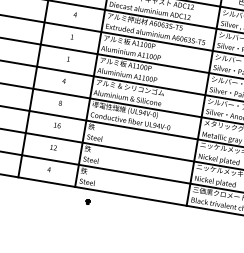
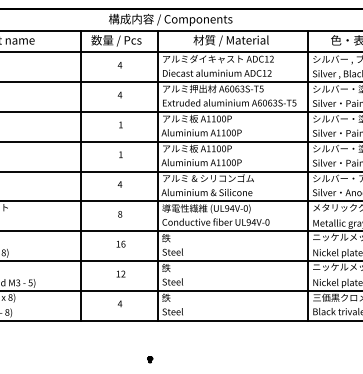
part: (88, 201) -> (150, 359), moved

